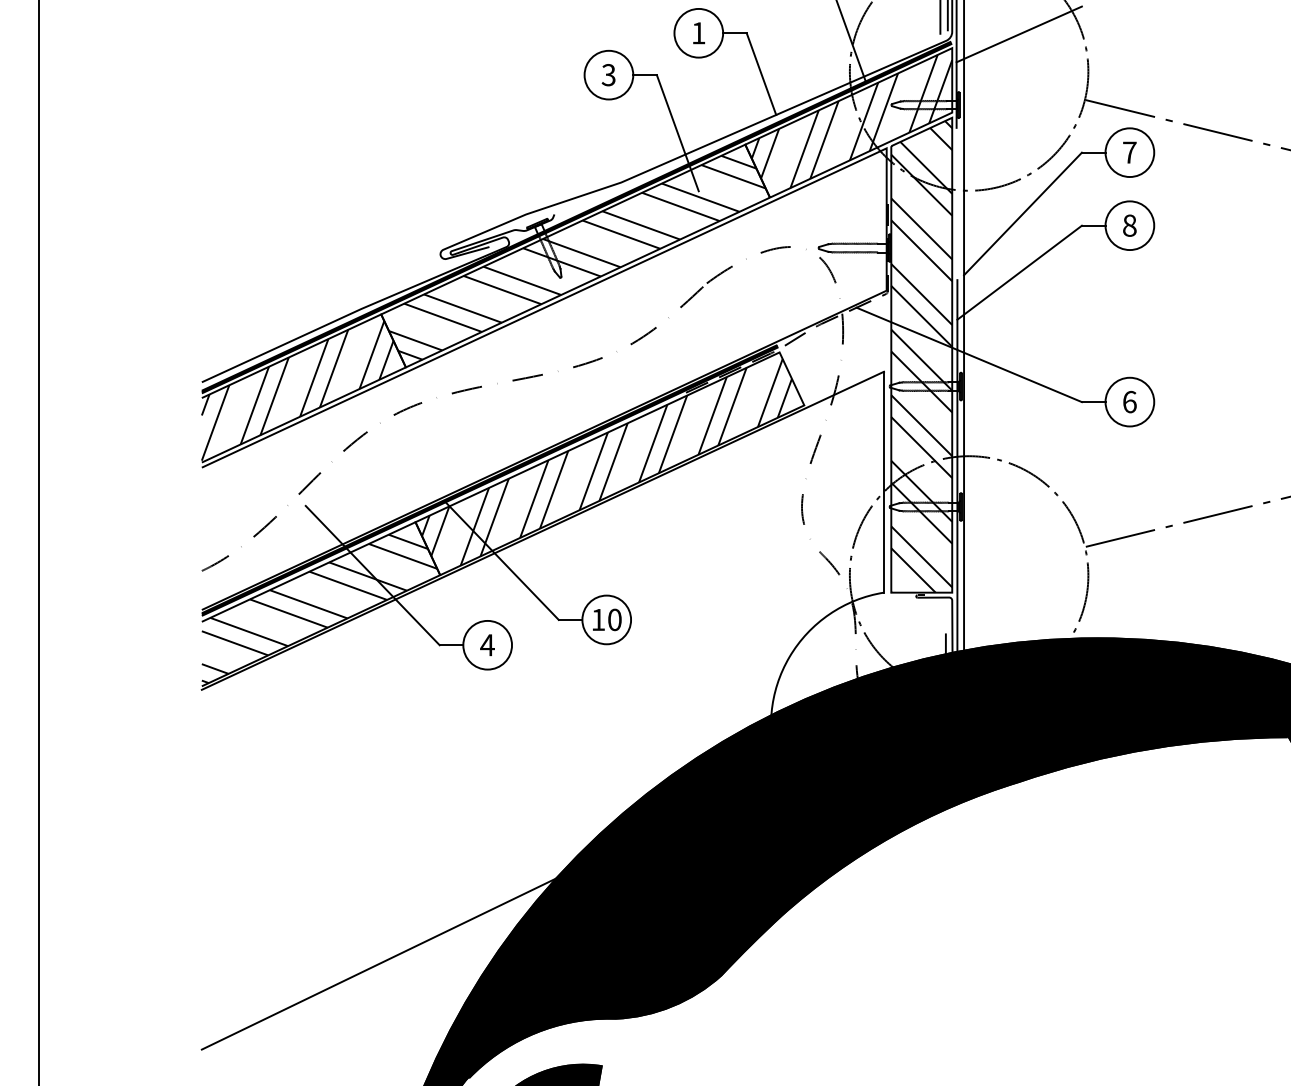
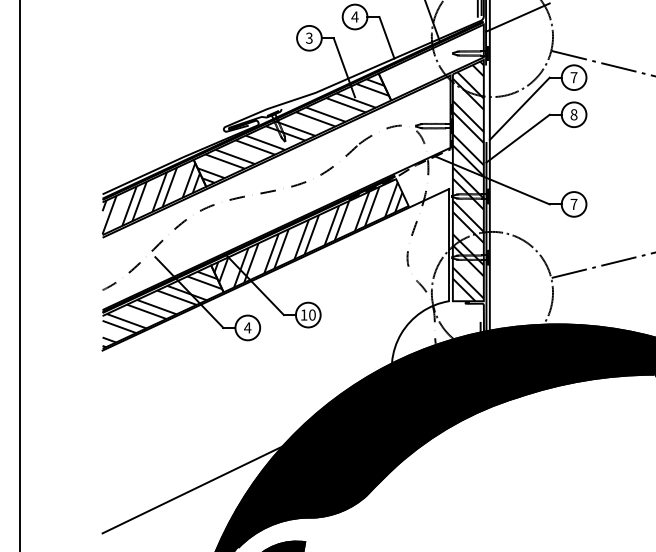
text: (697, 32) -> (354, 16), 1 -> 4
hatch: (851, 120) -> (432, 61), removed
text: (1128, 402) -> (573, 204), 6 -> 7

